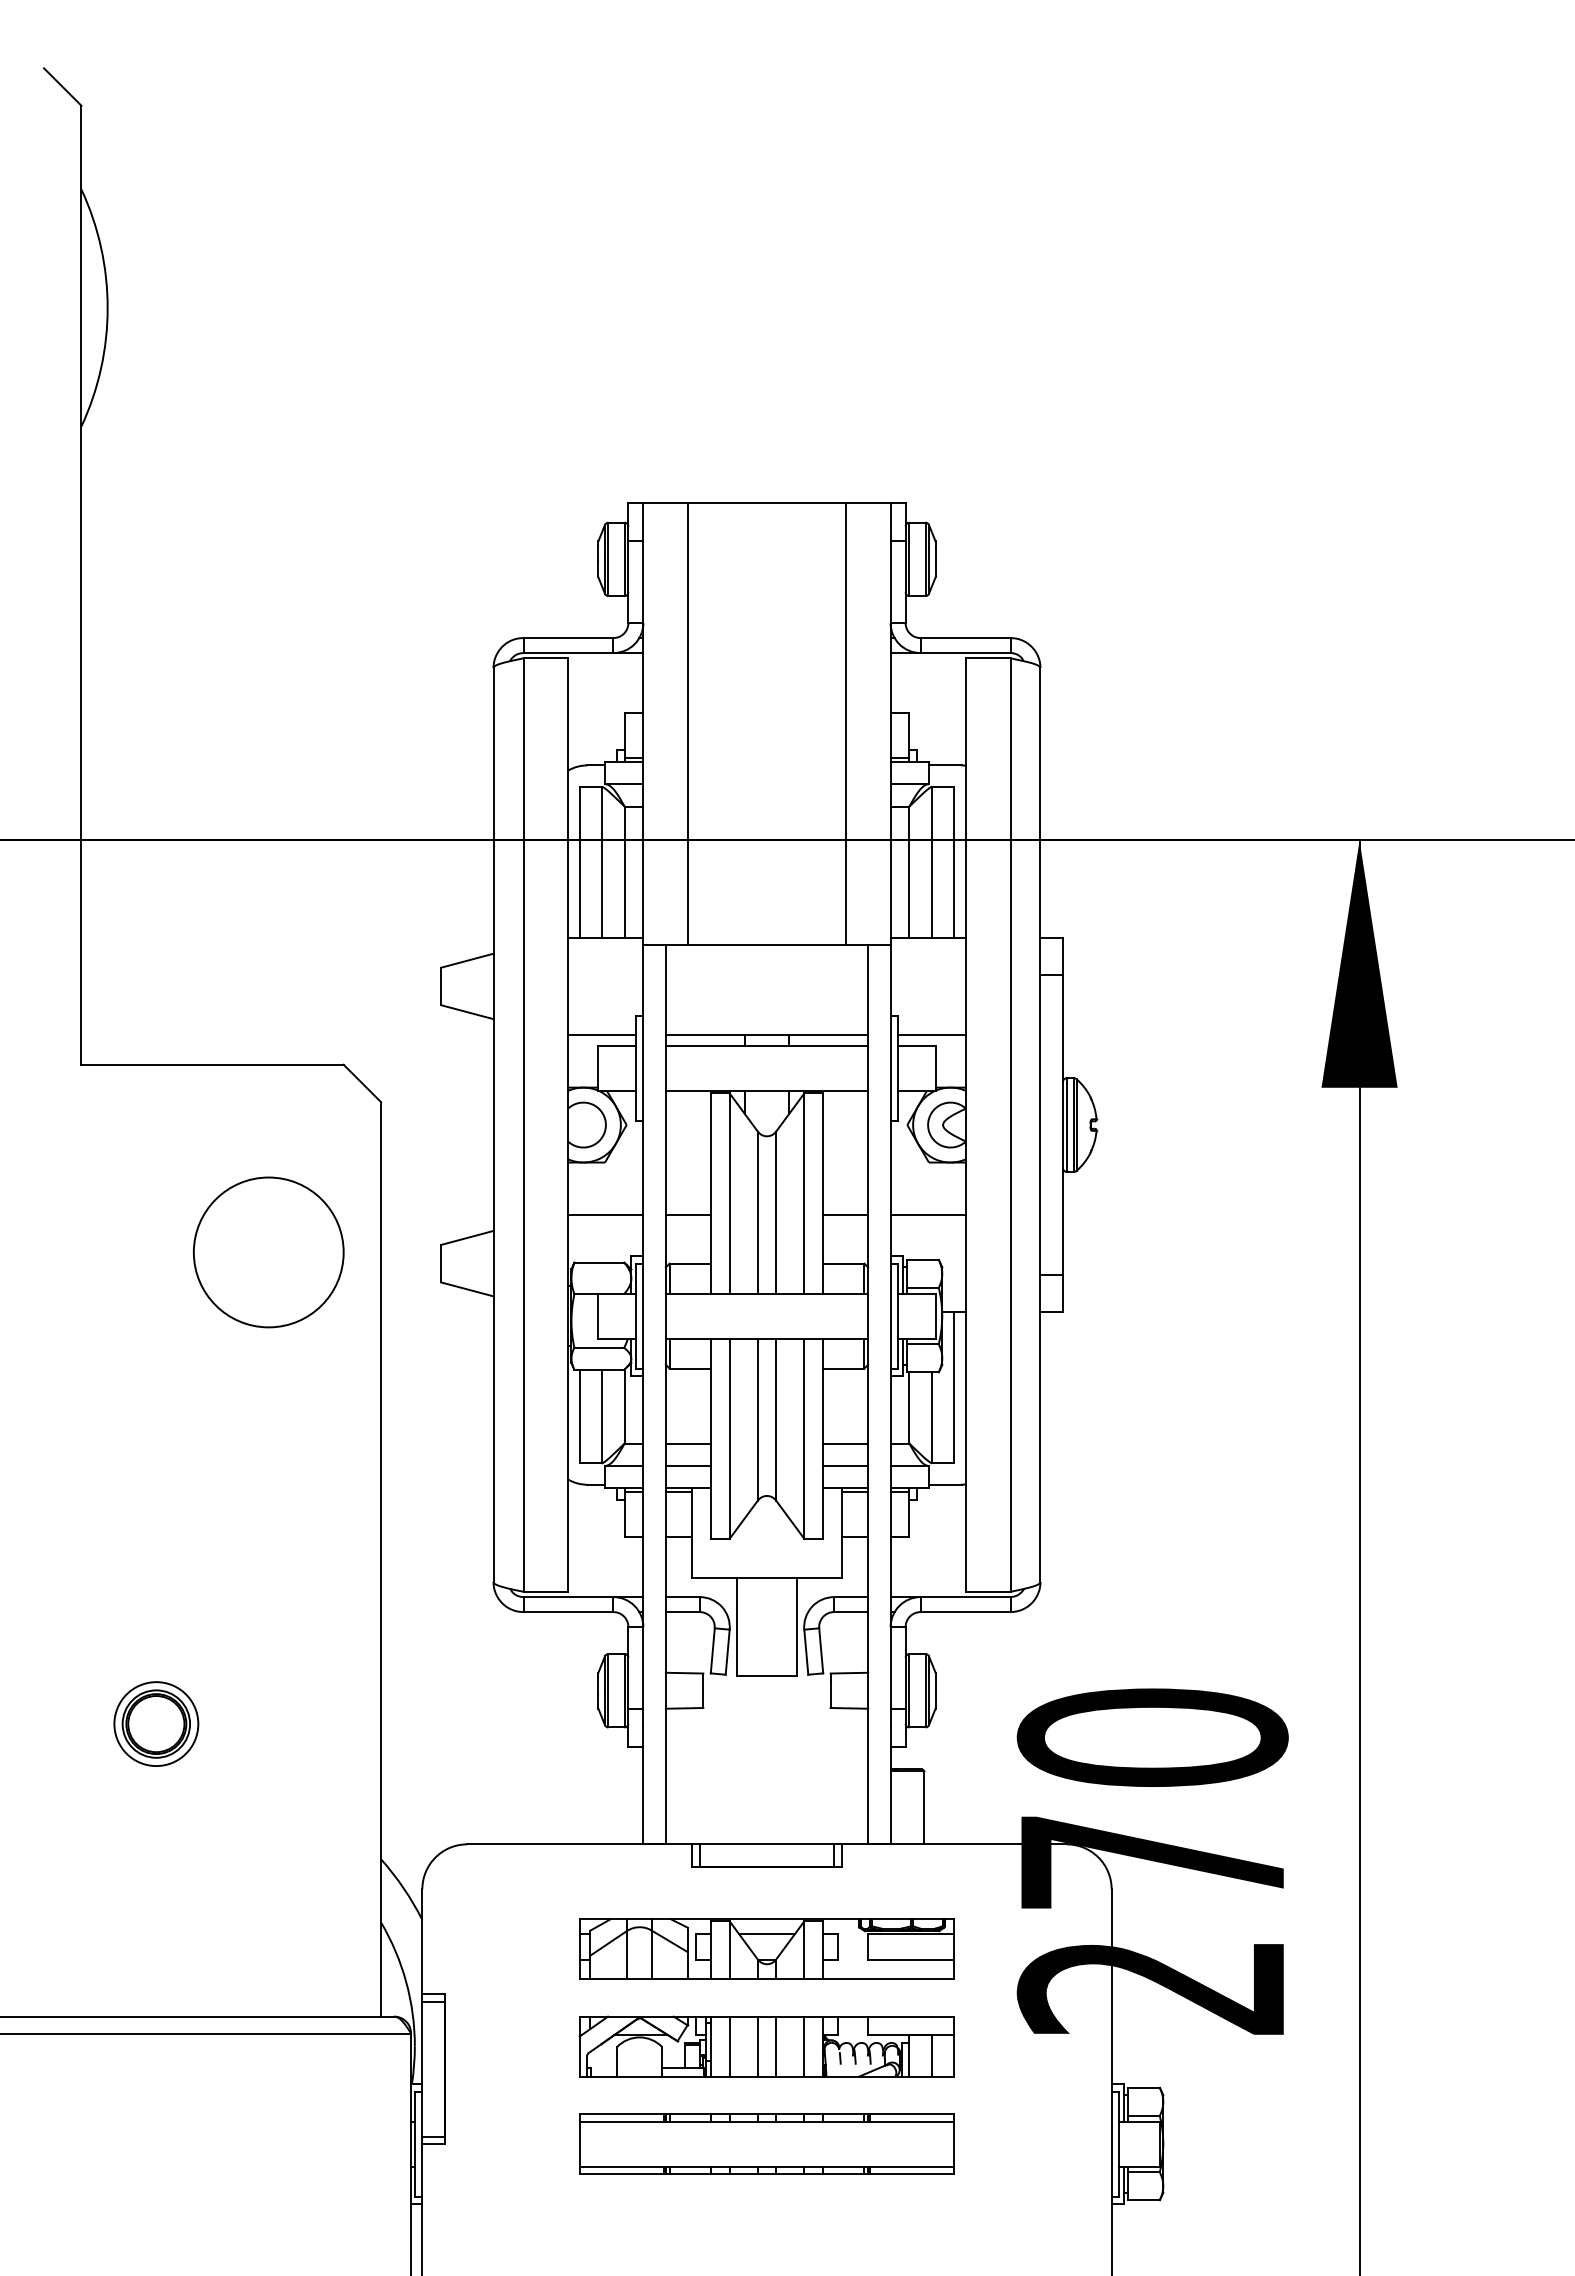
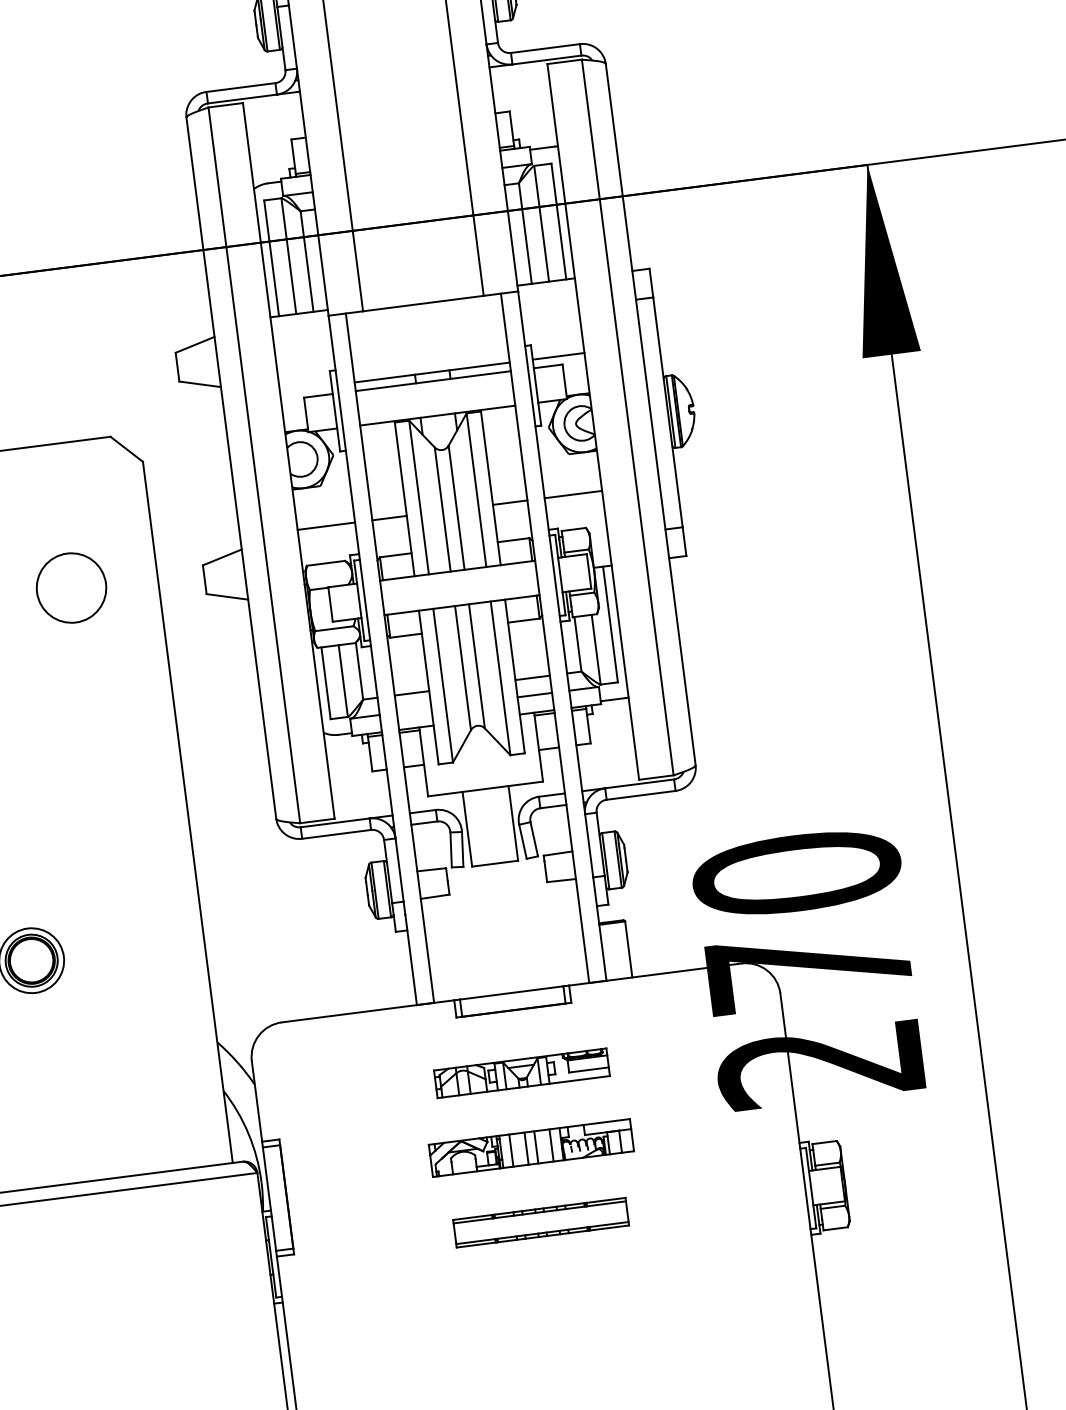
line: (601, 1035) -> (305, 389), removed
circle: (268, 1252) -> (71, 588), size x0.6
line: (687, 1465) -> (413, 710), removed
part: (766, 1948) -> (521, 1072), size x0.6
part: (766, 2046) -> (531, 1147), size x0.7
part: (766, 2143) -> (540, 1222), size x0.6

